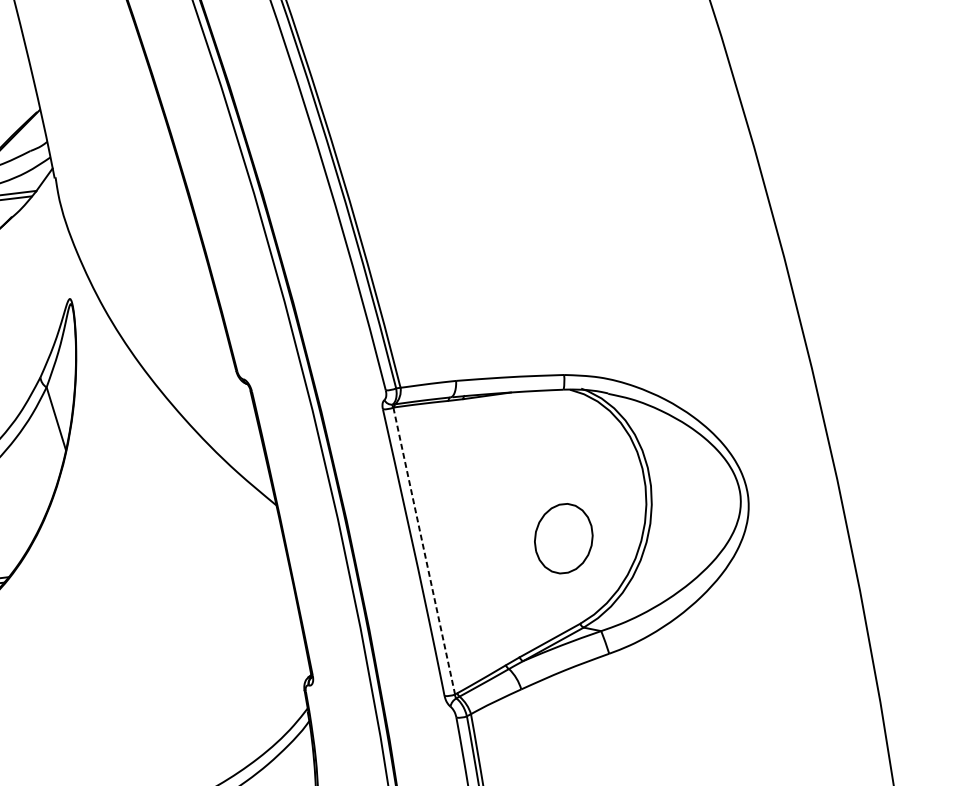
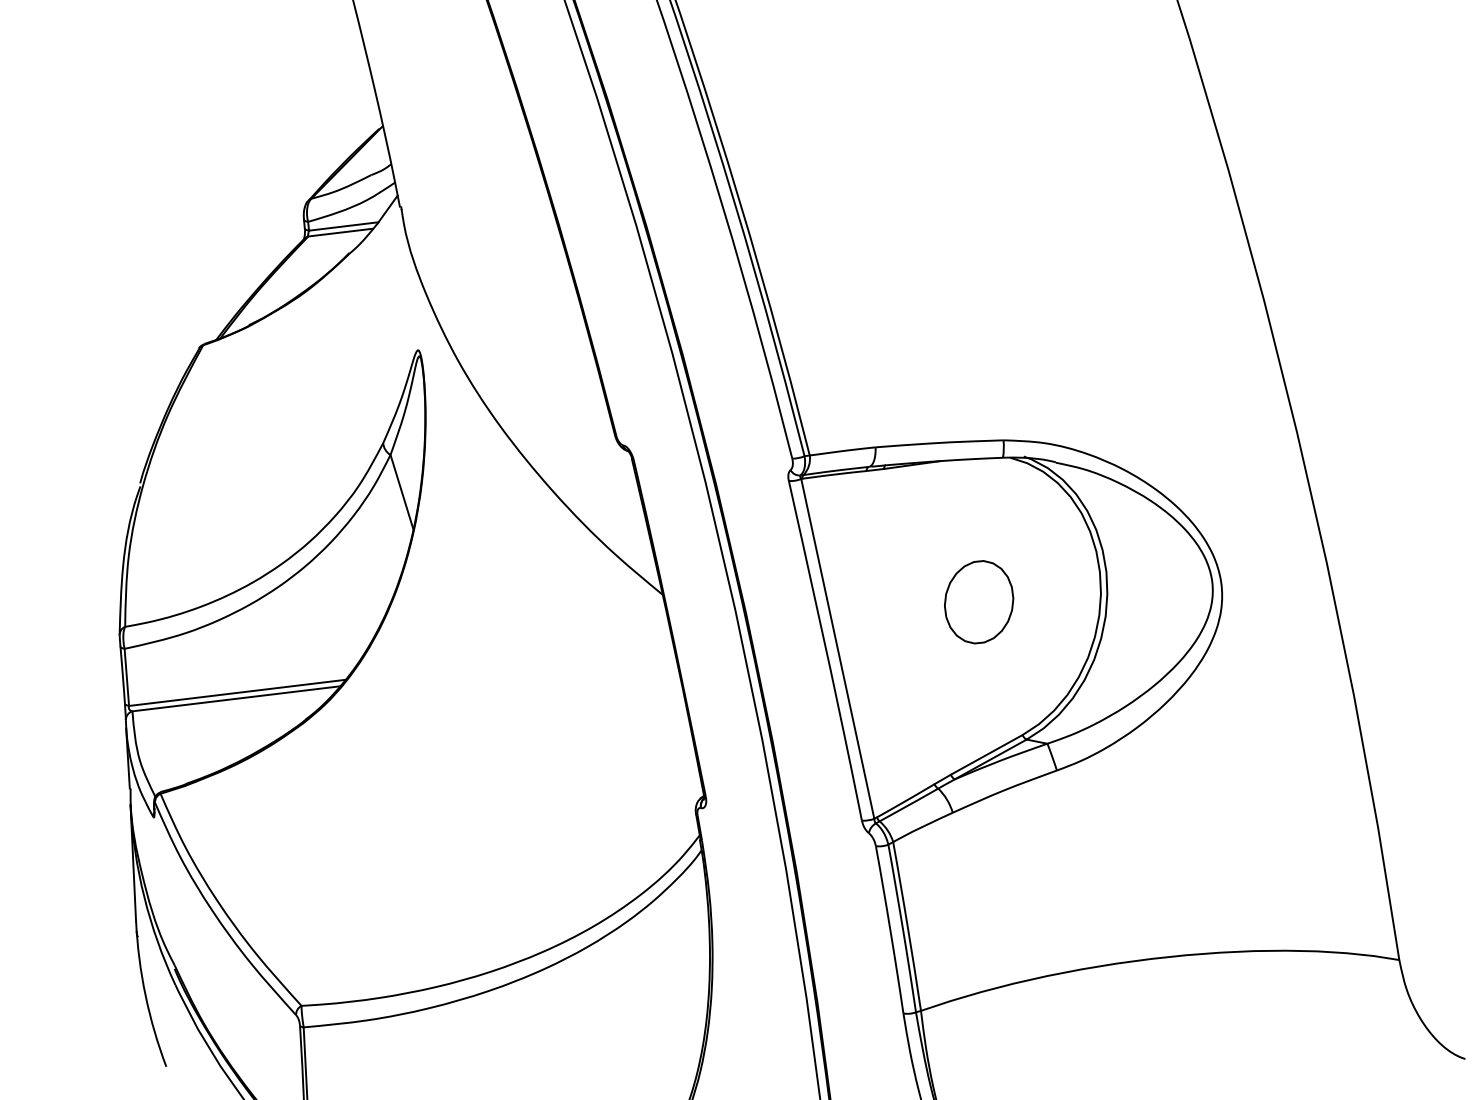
part: (564, 538) -> (979, 602), moved
line: (423, 550) -> (837, 648), dashed -> solid

